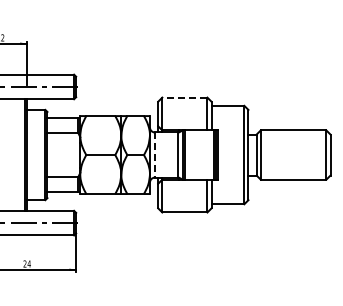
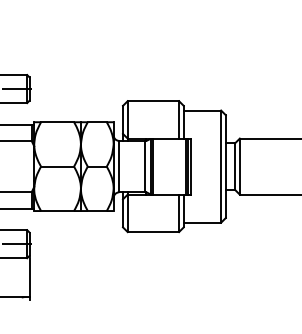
line: (184, 97) -> (152, 101), dashed -> solid
line: (154, 155) -> (118, 167), dashed -> solid

